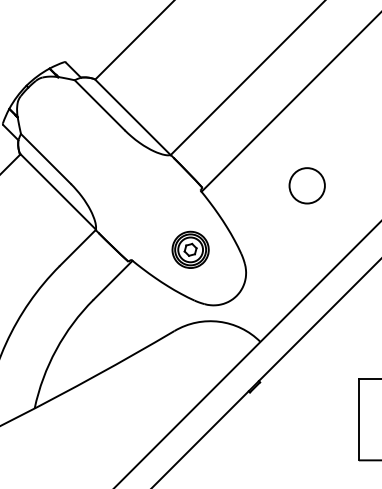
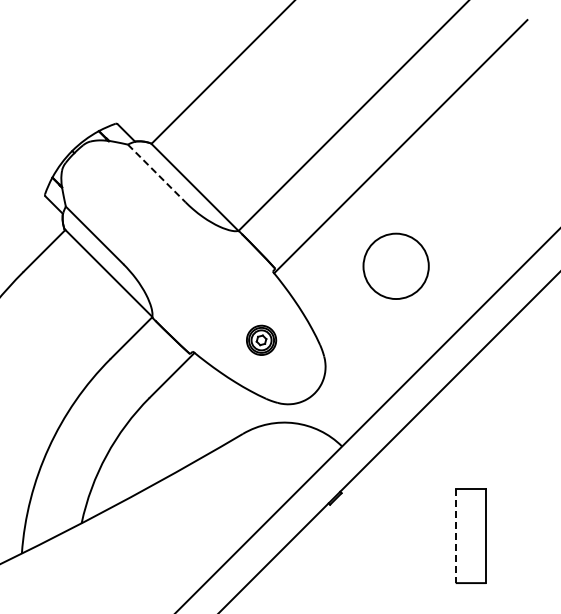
line: (99, 105) -> (156, 173), solid -> dashed
circle: (306, 185) -> (395, 266), size x1.6
part: (190, 250) -> (261, 340), size x0.7
line: (358, 419) -> (455, 536), solid -> dashed

